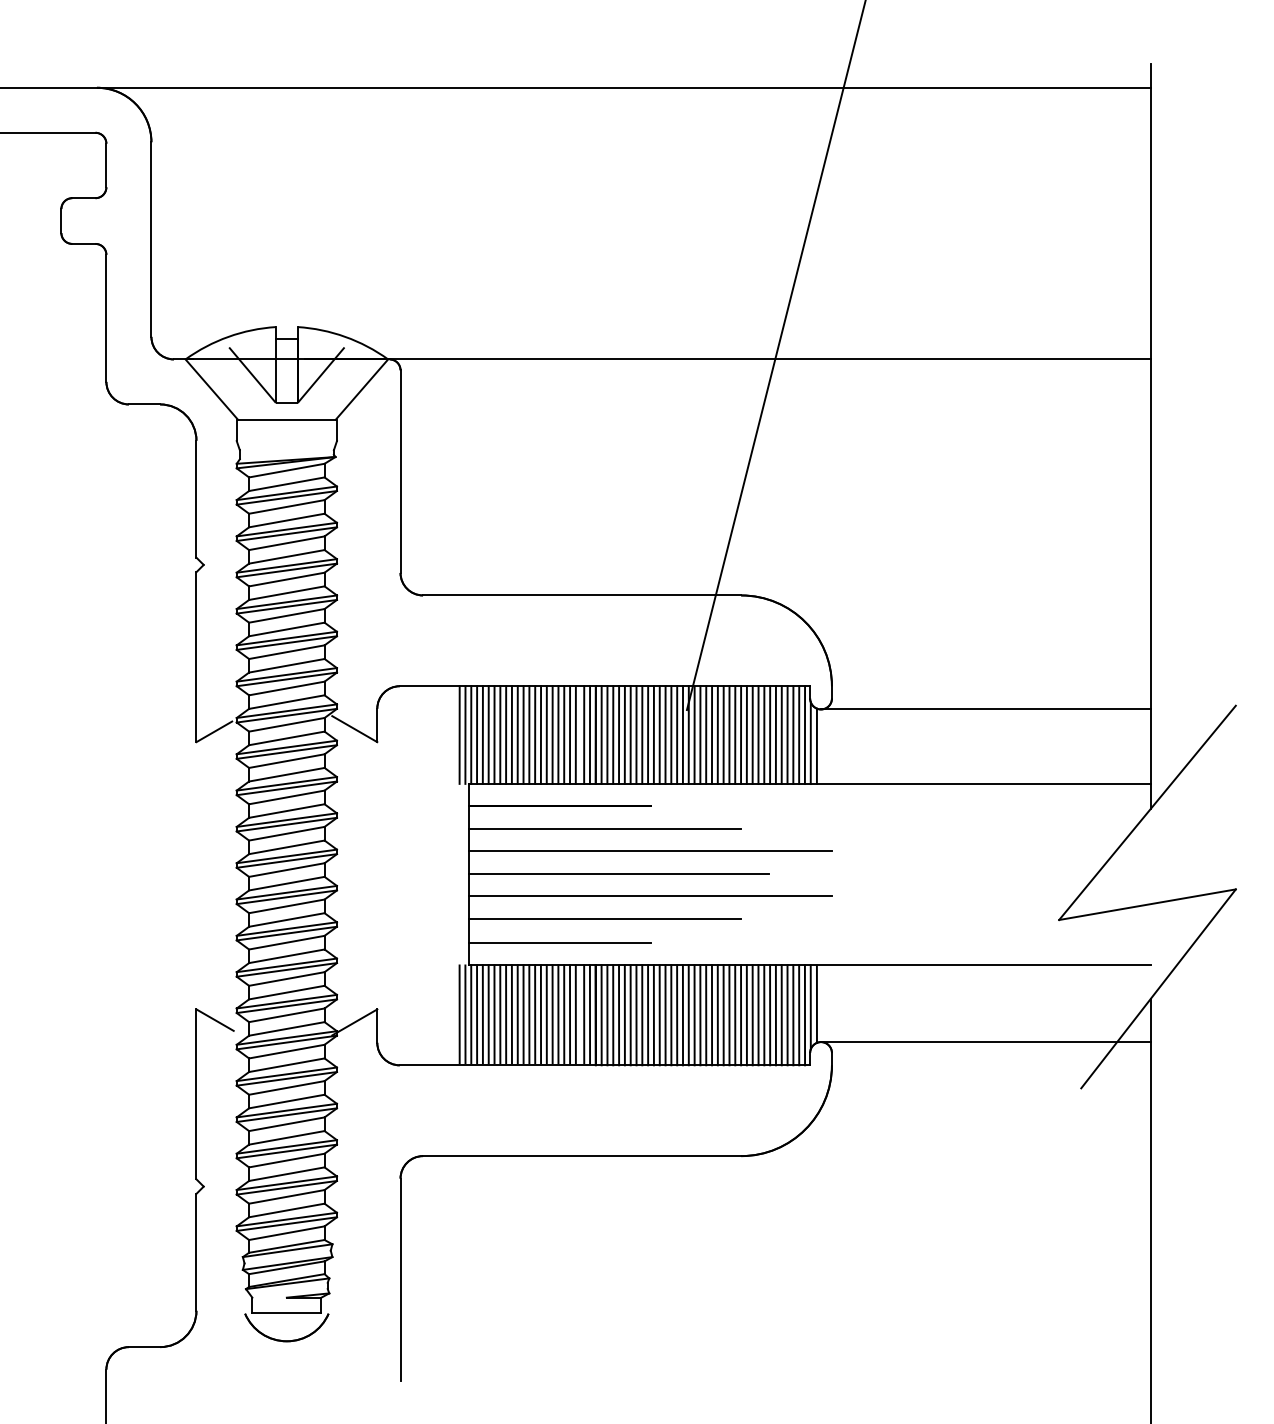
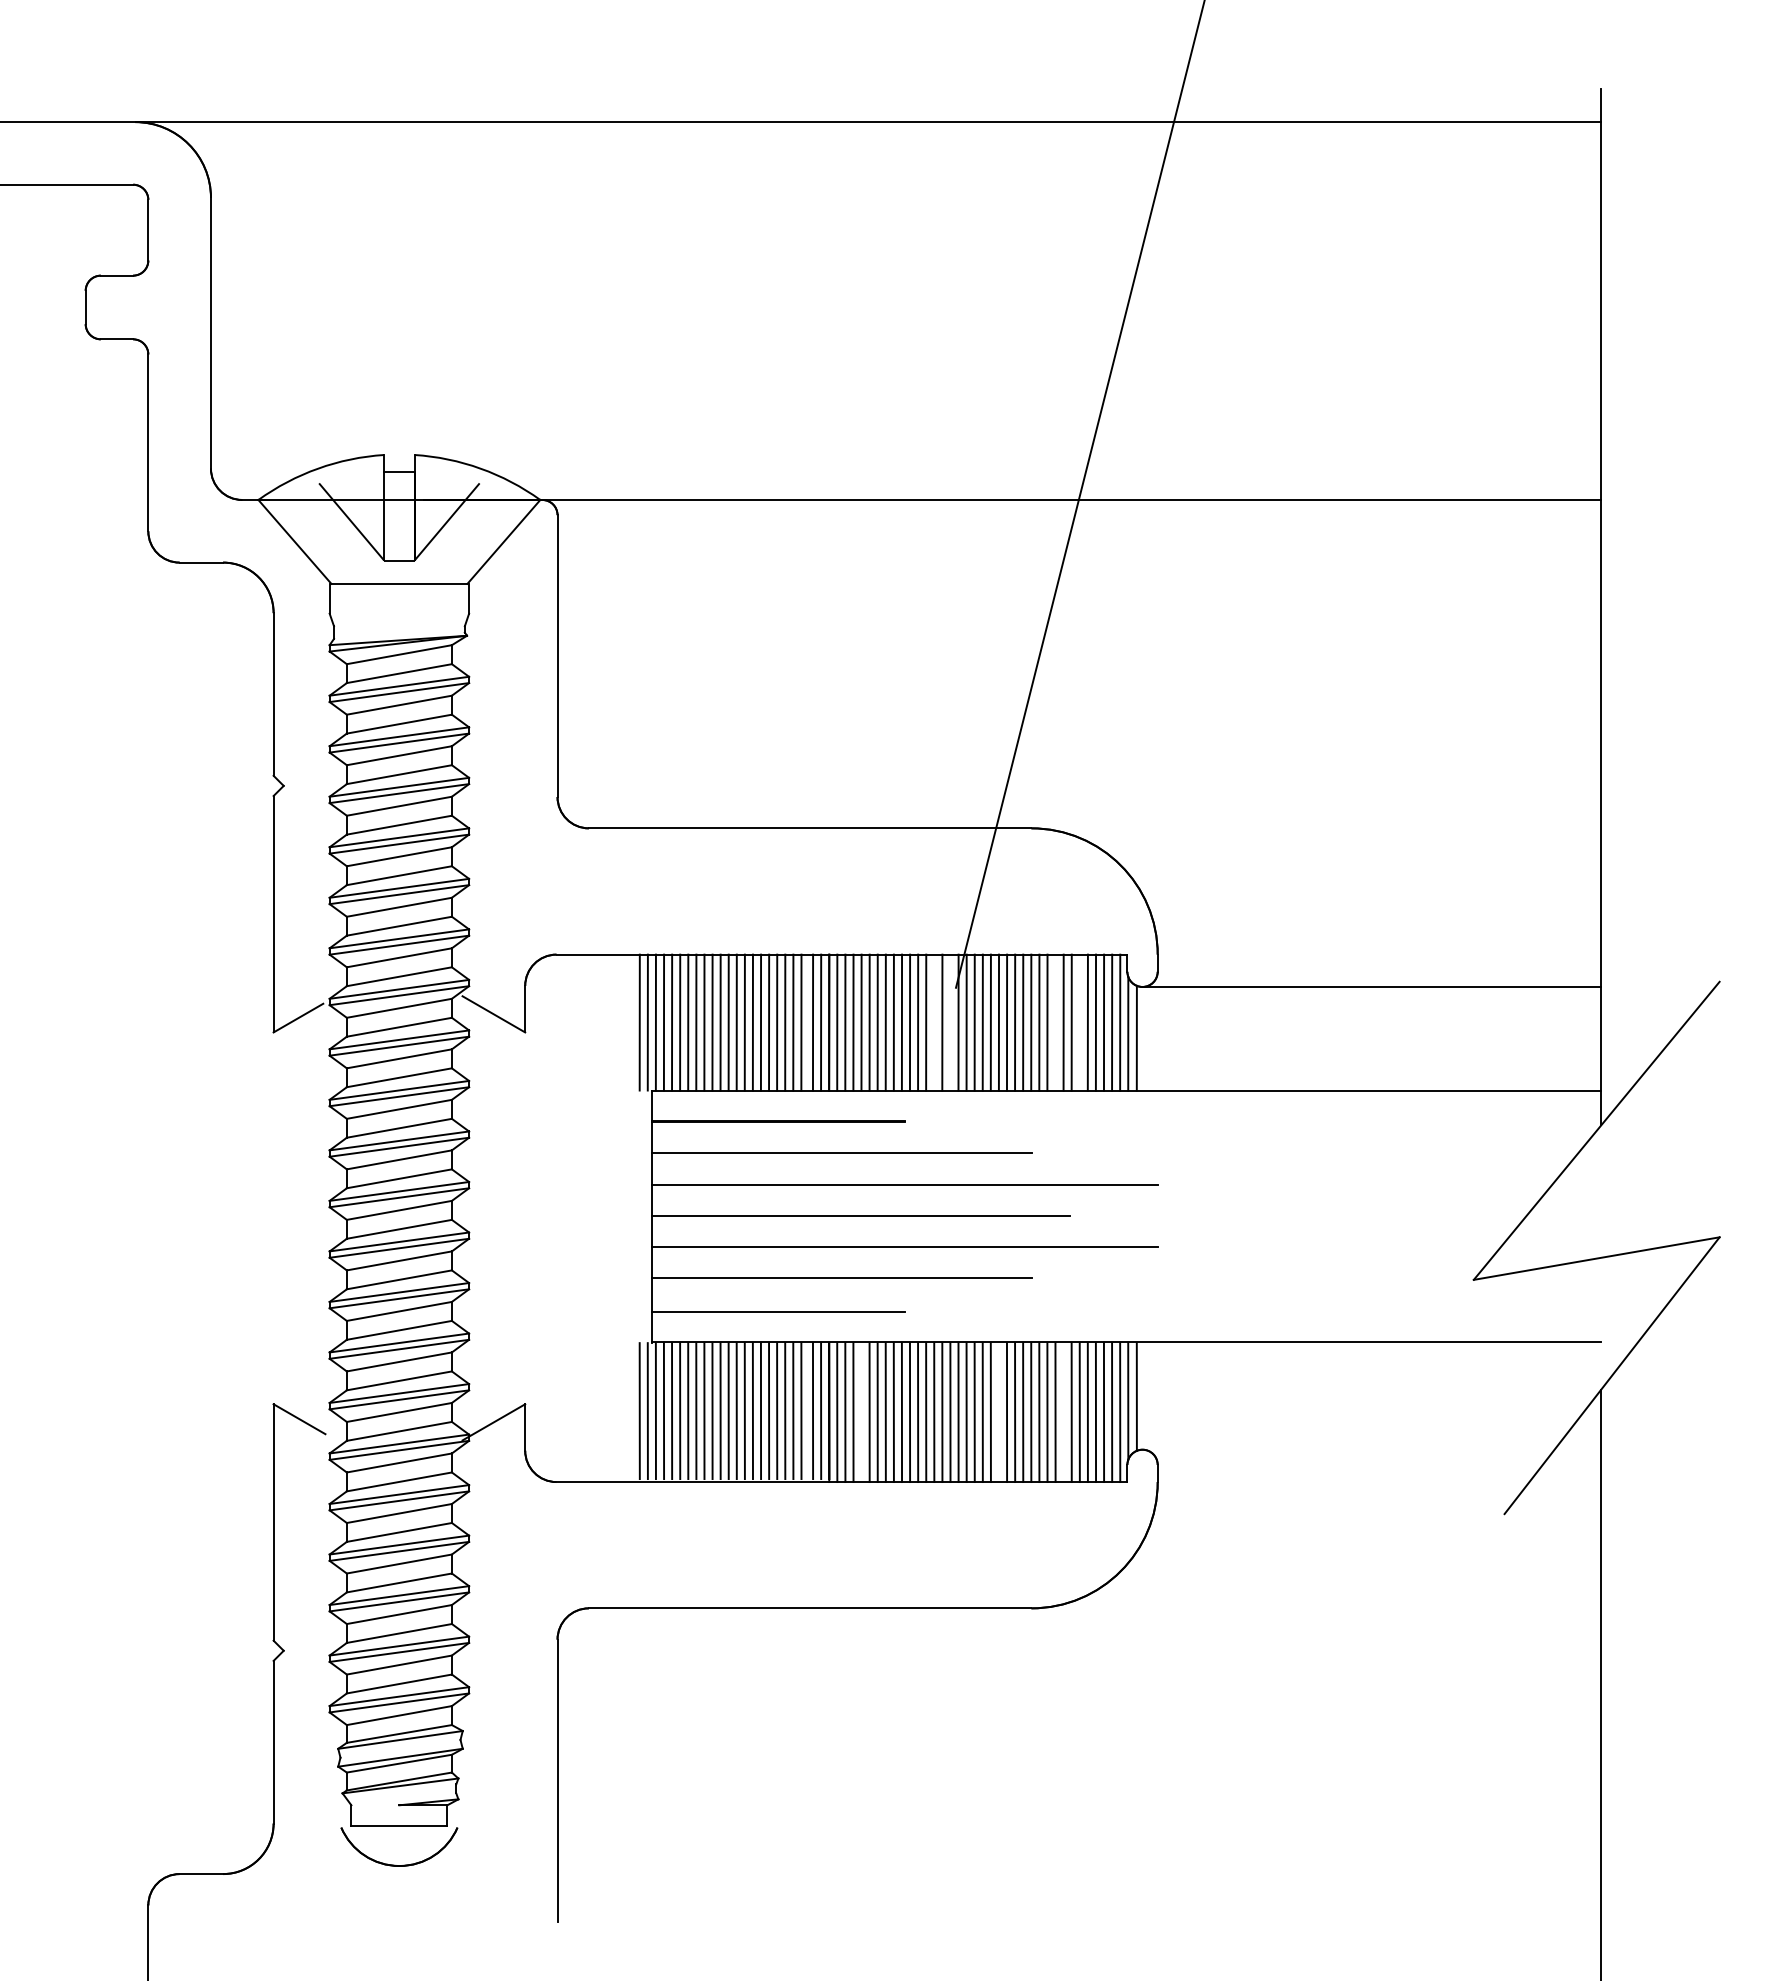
line: (671, 735) -> (934, 1022), removed
line: (683, 735) -> (950, 1022), removed
line: (758, 735) -> (1055, 1022), removed
line: (775, 735) -> (1079, 1022), removed
line: (619, 1015) -> (861, 1412), removed
line: (717, 1015) -> (998, 1412), removed
line: (764, 1015) -> (1063, 1412), removed
line: (985, 1041) -> (1371, 1449), removed

